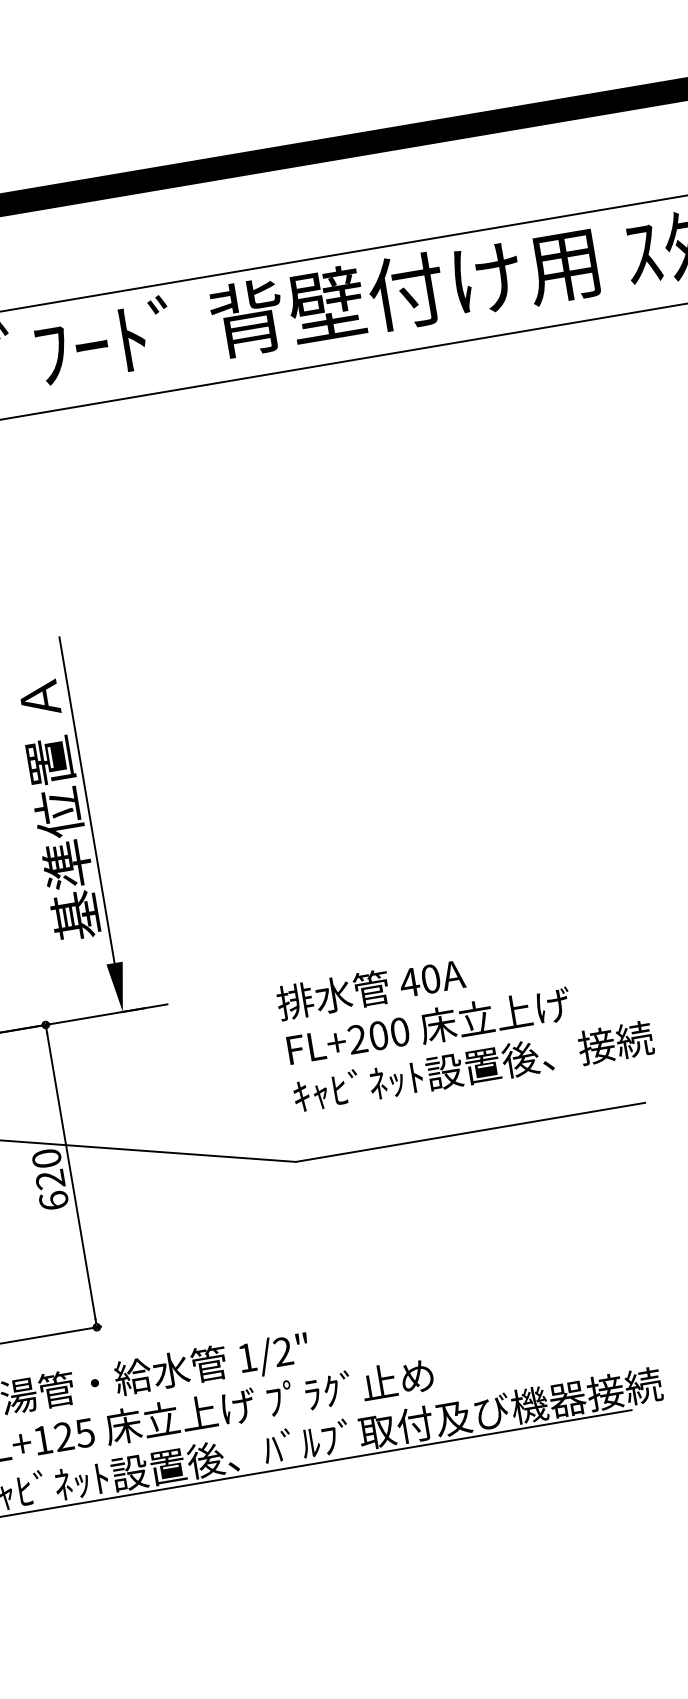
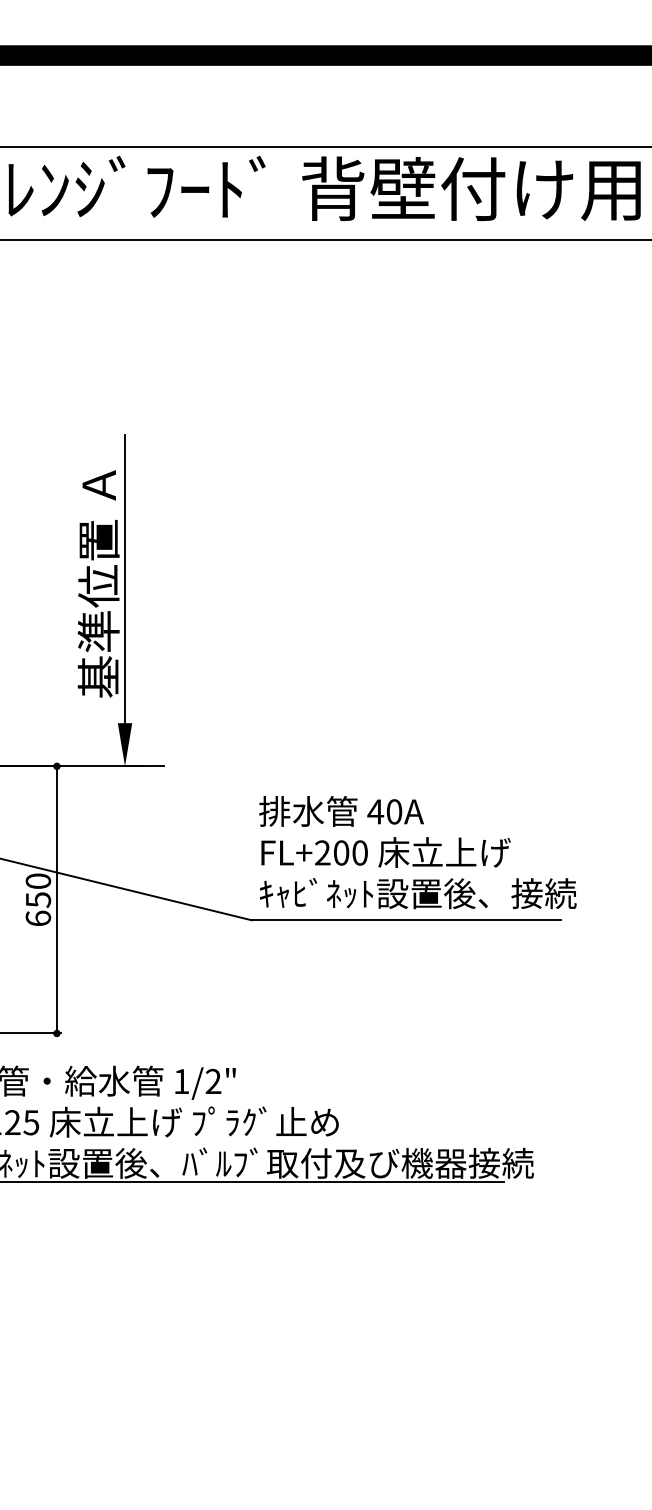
text: (464, 1020) -> (417, 852), moved
text: (50, 1179) -> (38, 899), 620 -> 650

